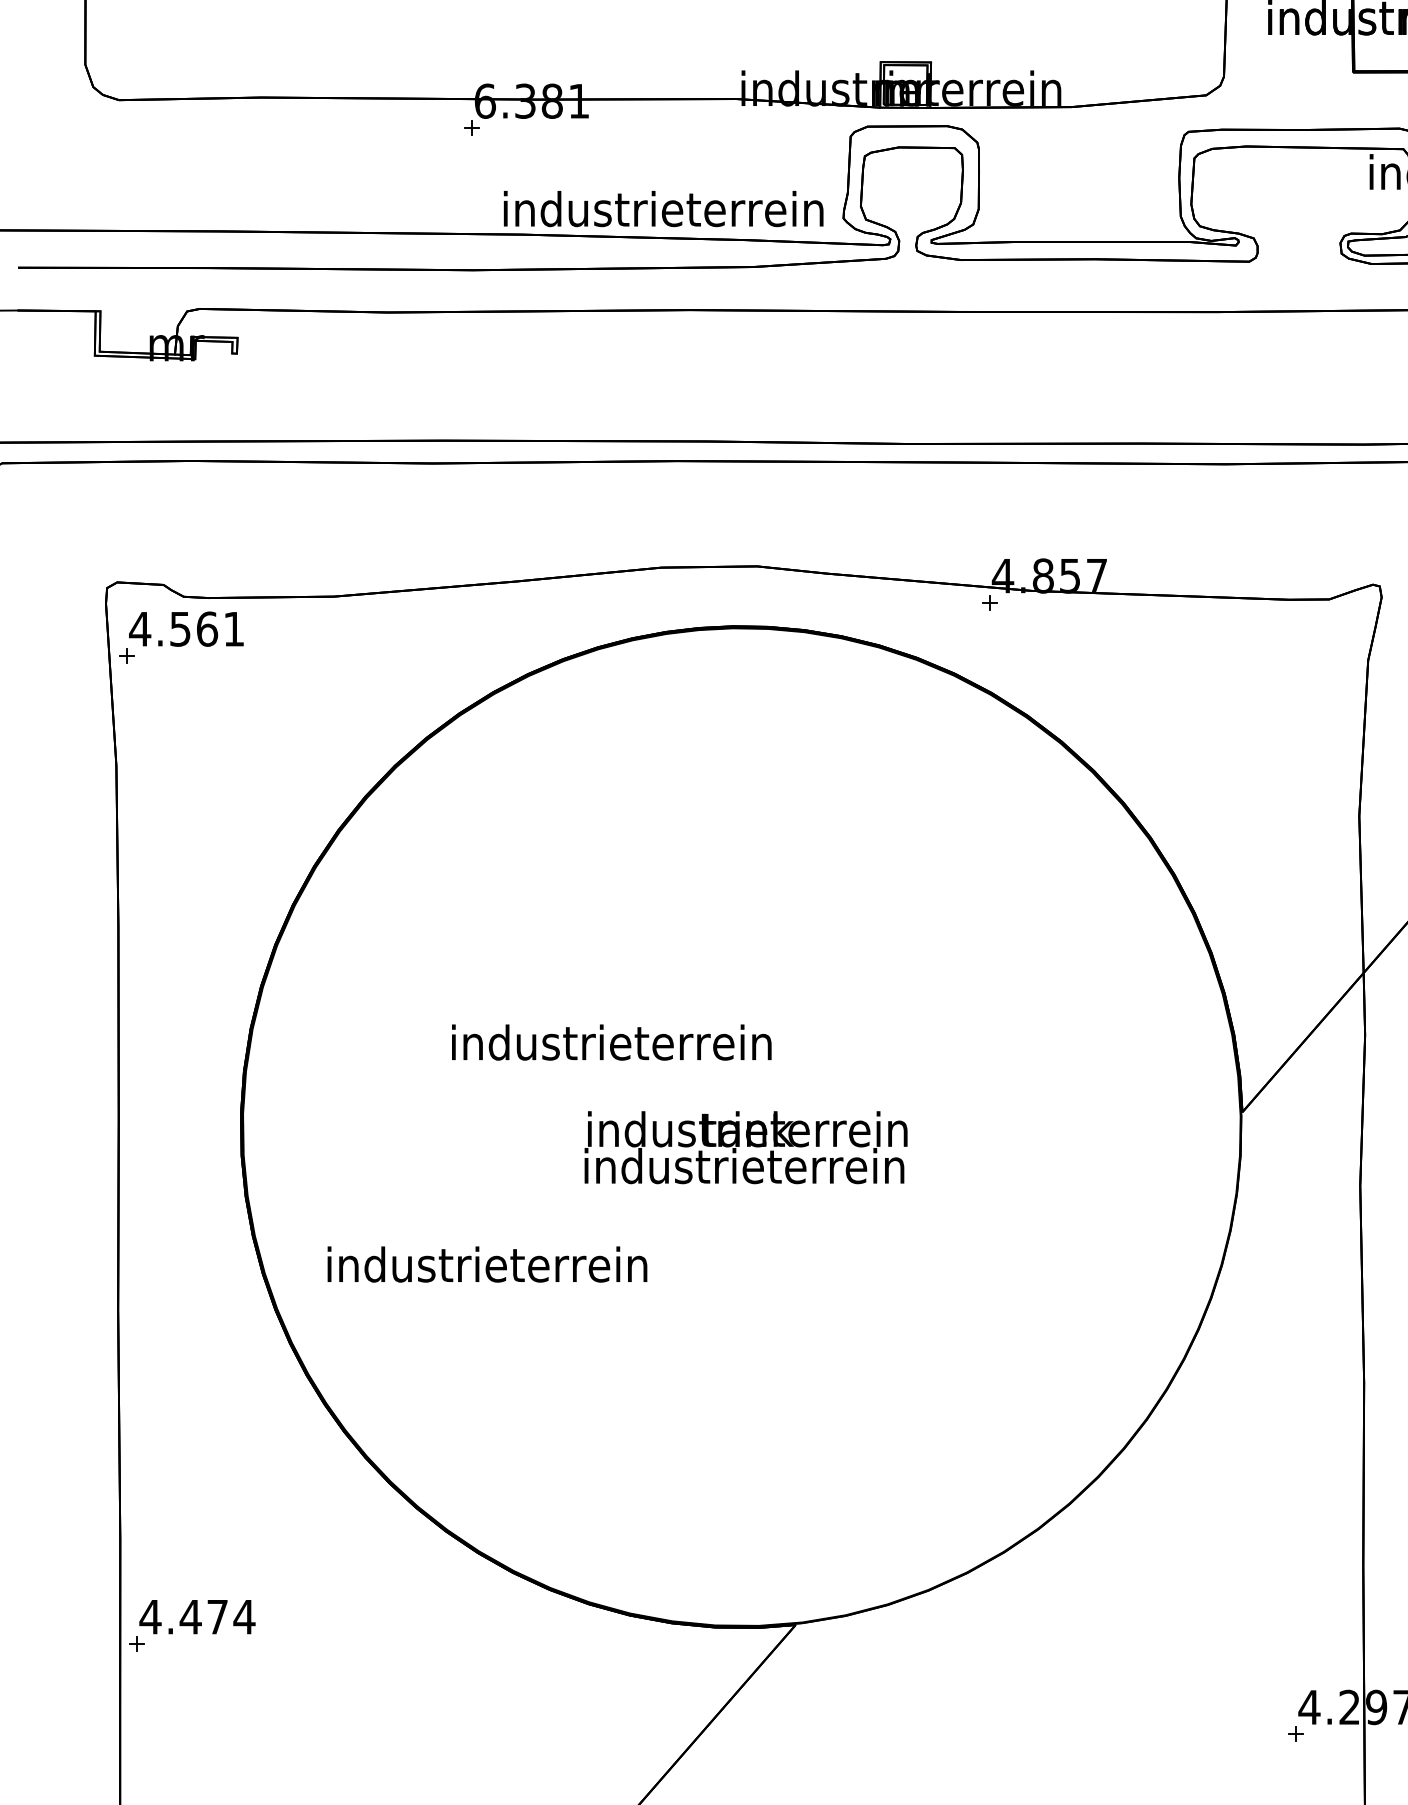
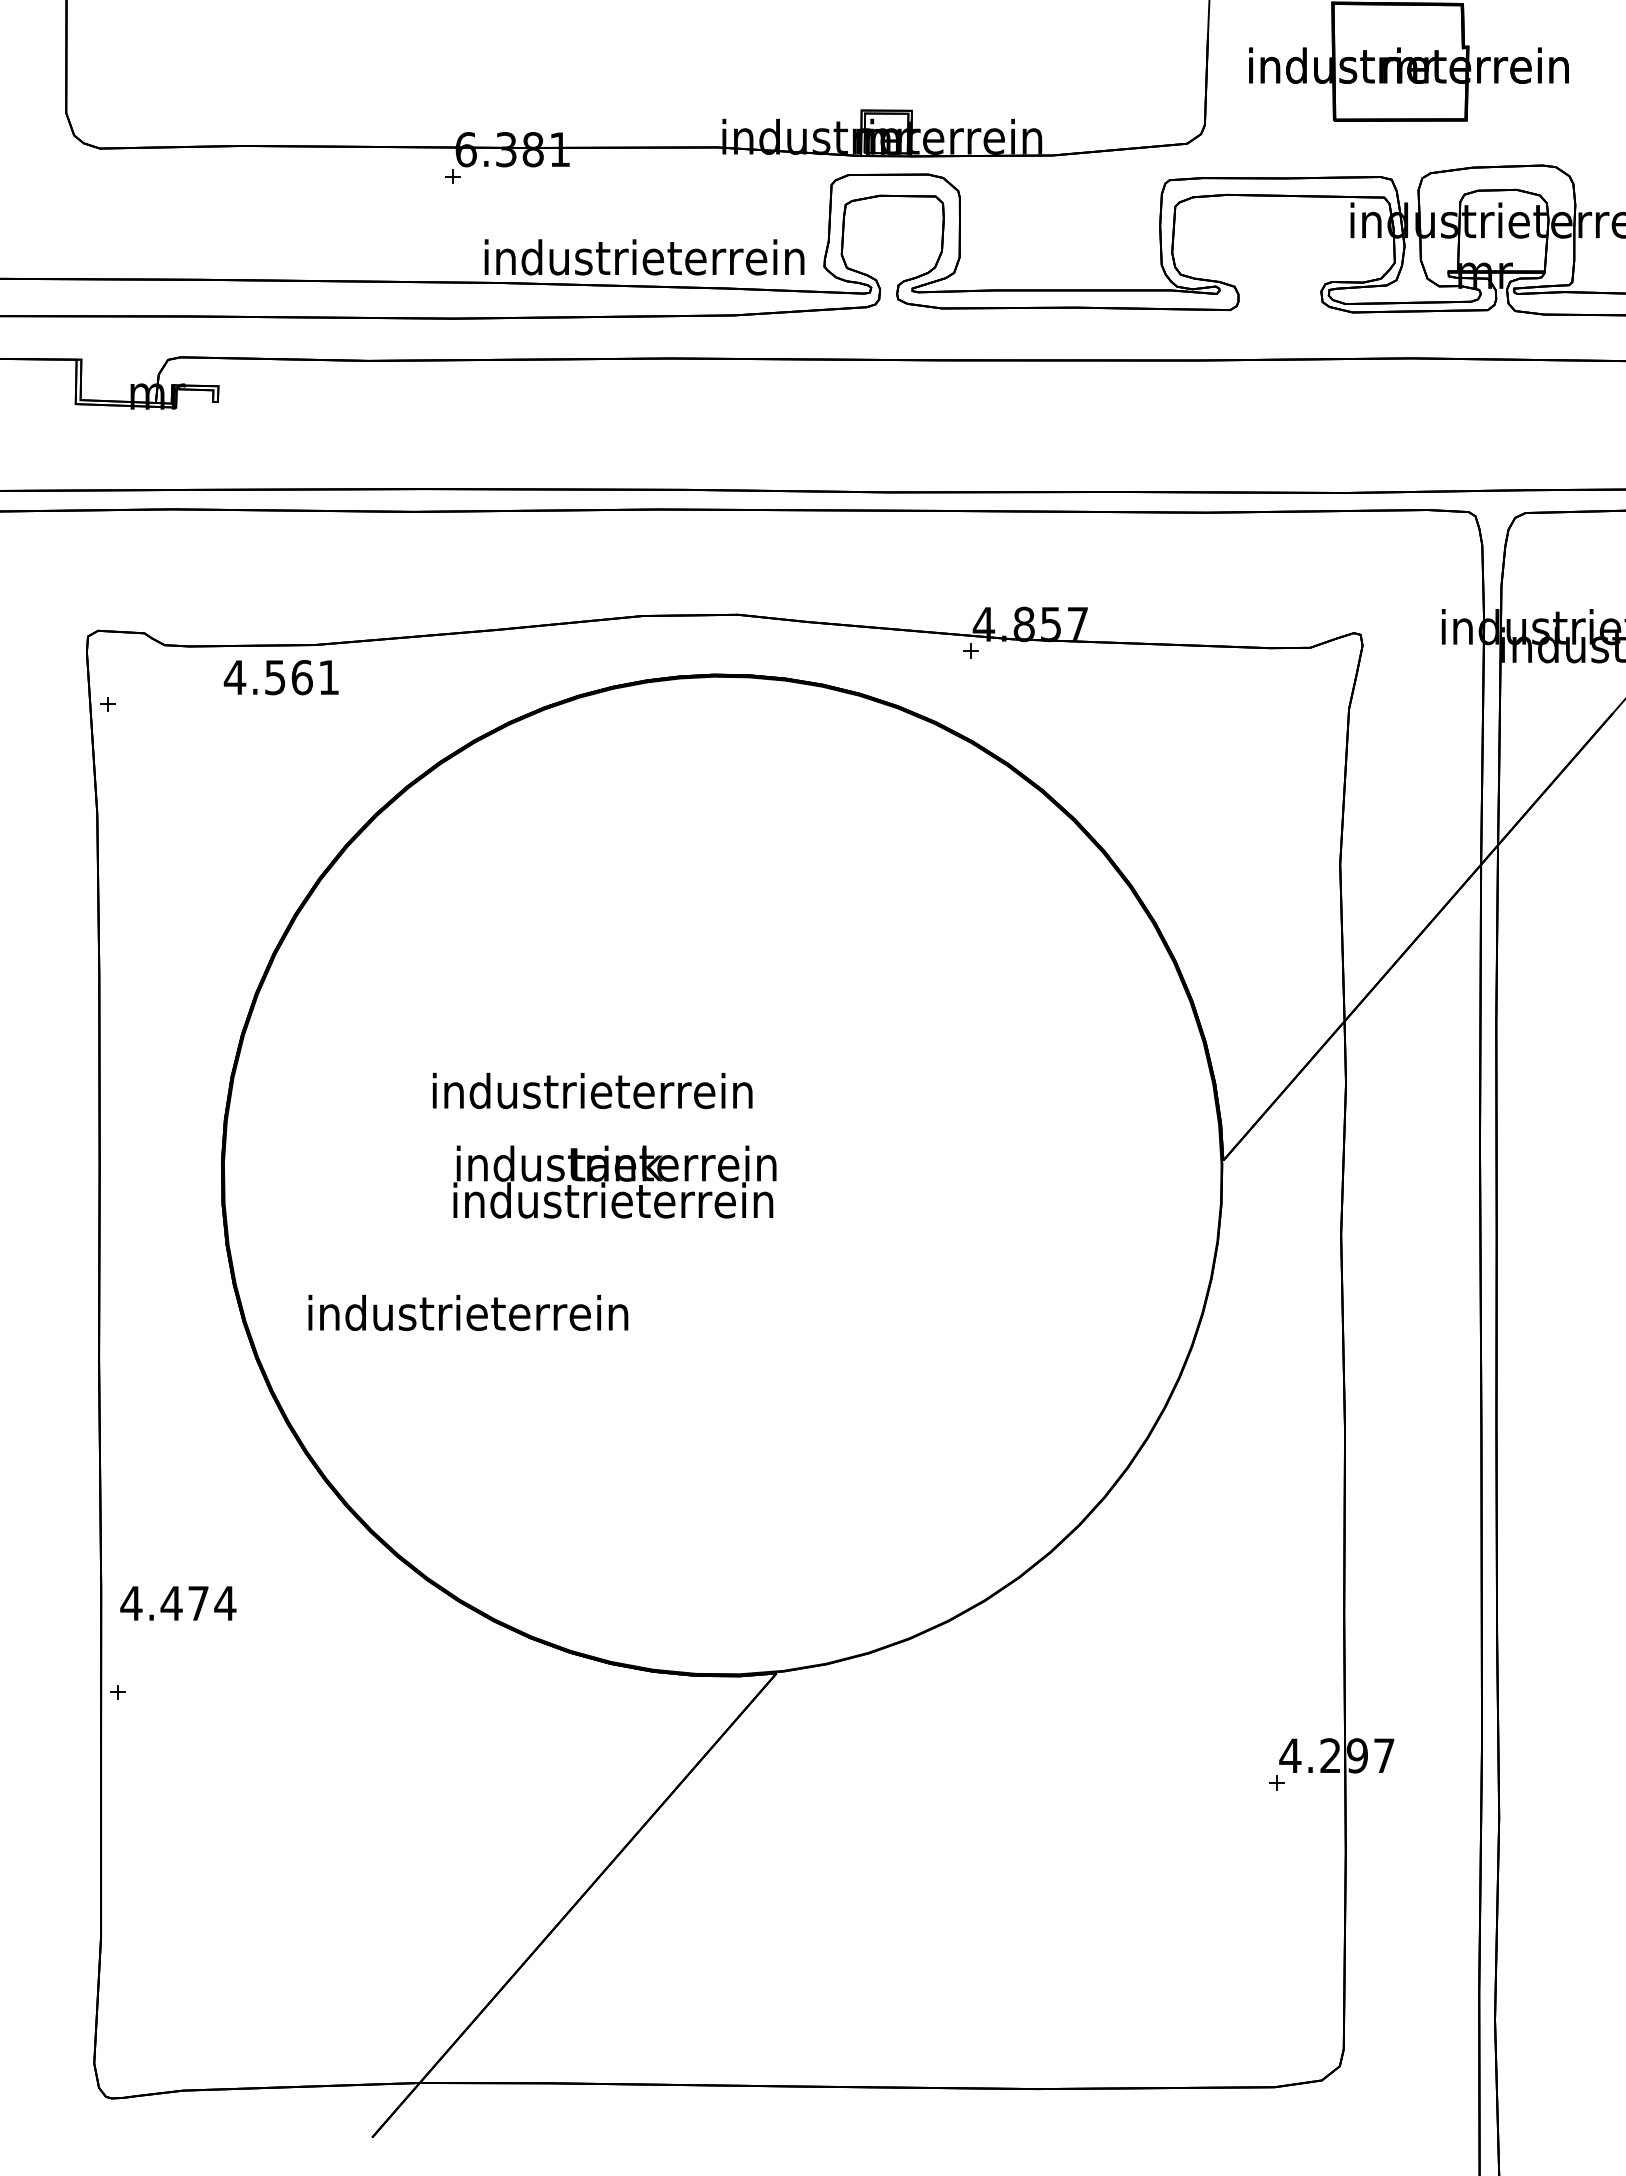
text: (185, 629) -> (280, 677), moved
text: (745, 1147) -> (614, 1181), moved
text: (197, 1617) -> (178, 1603), moved

